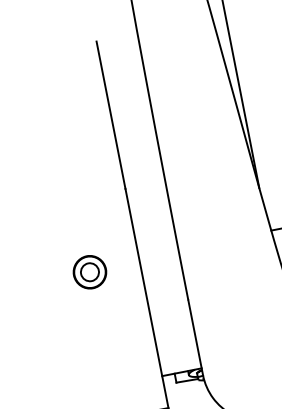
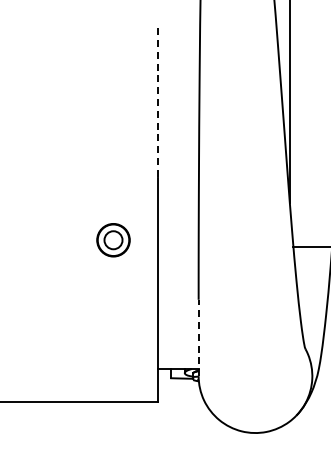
line: (111, 115) -> (158, 103), solid -> dashed
part: (90, 272) -> (113, 240), moved
line: (195, 337) -> (198, 337), solid -> dashed

